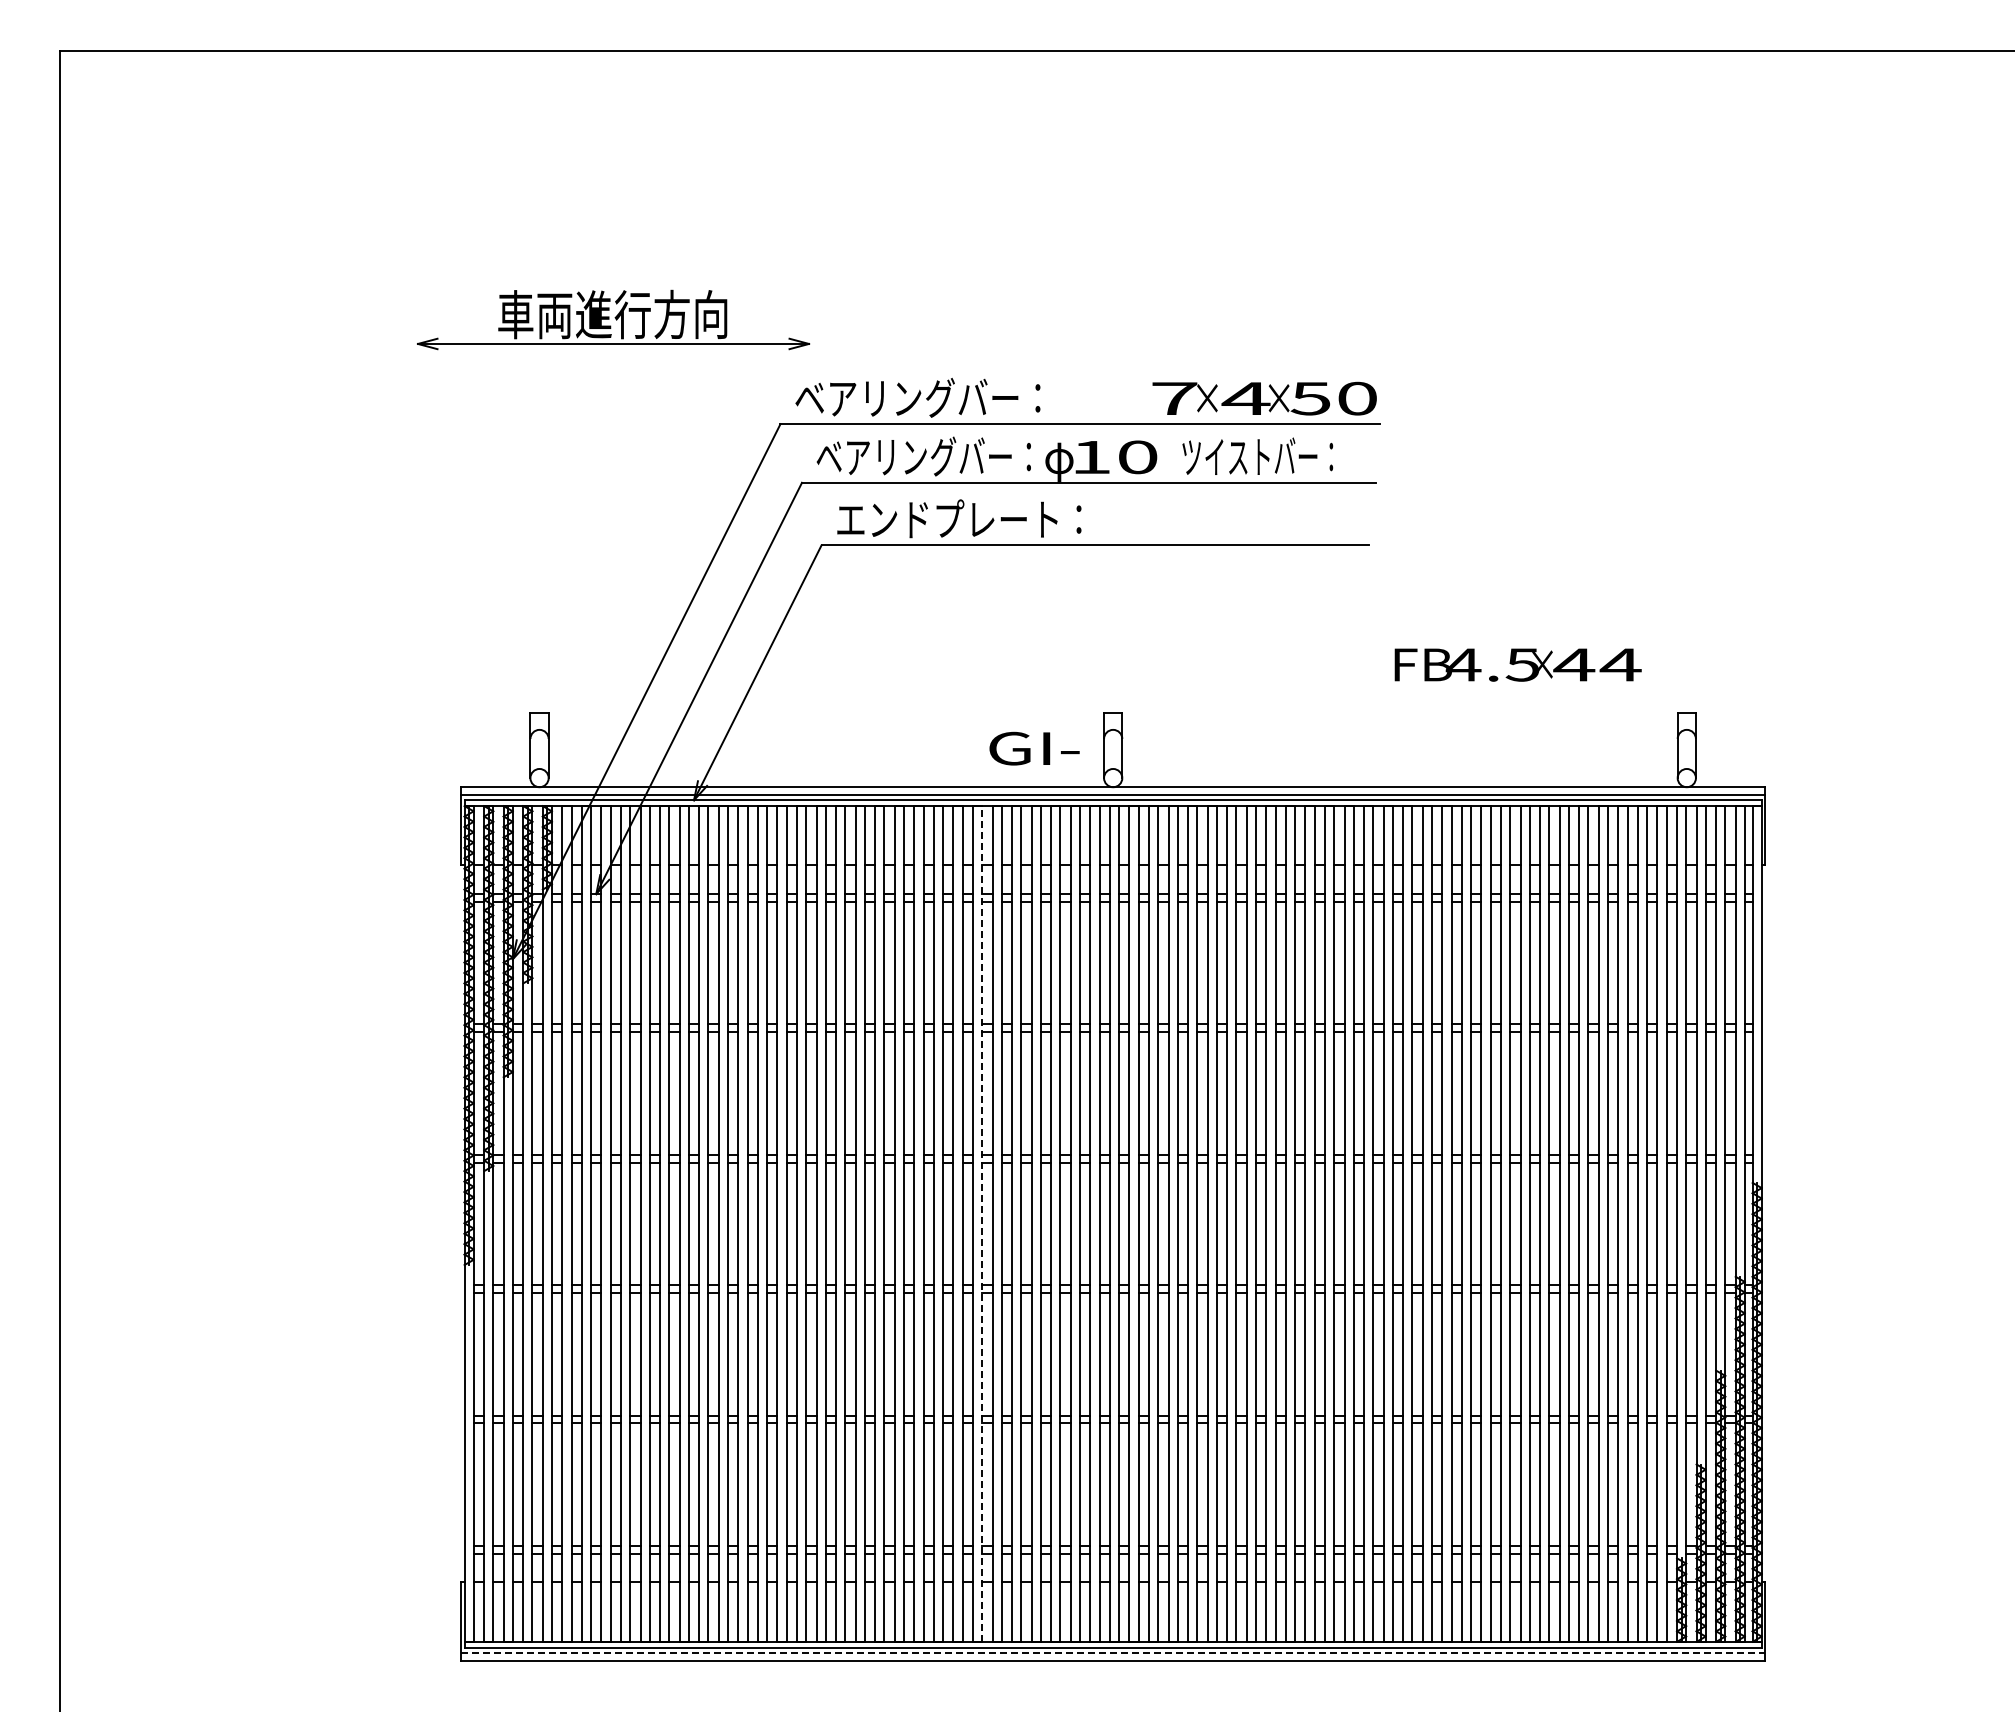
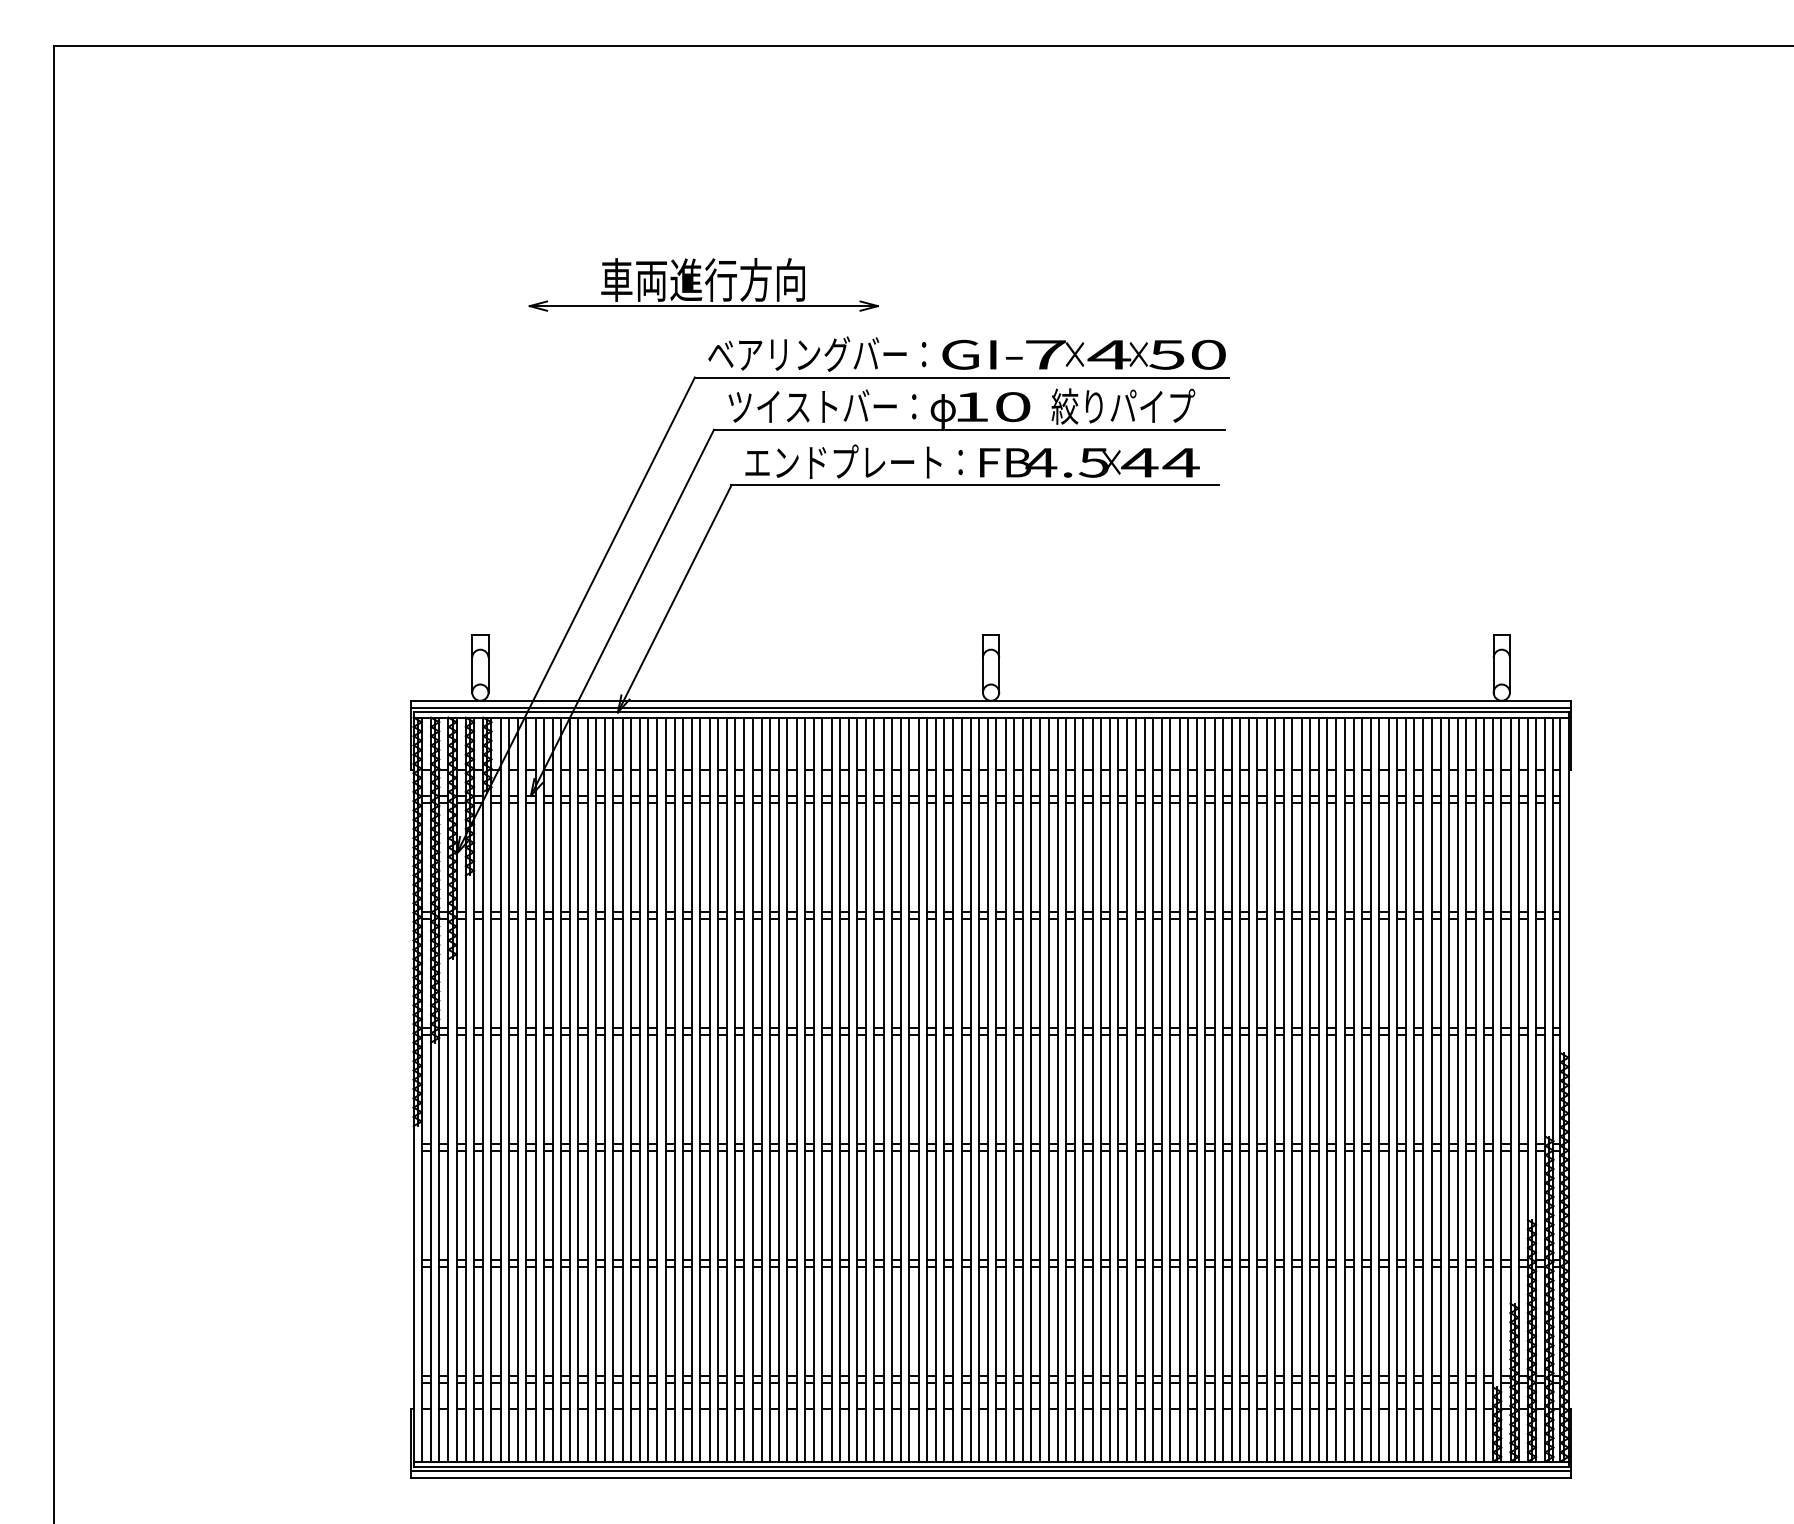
part: (613, 319) -> (703, 284), moved
text: (923, 456) -> (822, 406), ベアリングバー： -> ツイストバー：
text: (1261, 456) -> (1123, 406), ツイストバー： -> 絞りパイプ
text: (1517, 664) -> (1089, 462), moved
text: (1034, 748) -> (982, 354), moved
line: (982, 1223) -> (874, 1089), dashed -> solid
line: (1113, 1652) -> (991, 1471), dashed -> solid

